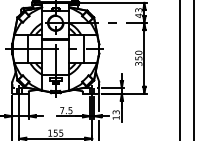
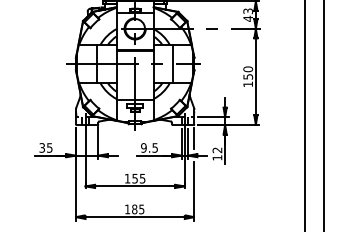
text: (139, 64) -> (248, 84), 350 -> 150
text: (61, 110) -> (143, 147), 7.5 -> 9.5
text: (116, 112) -> (217, 150), 13 -> 12

